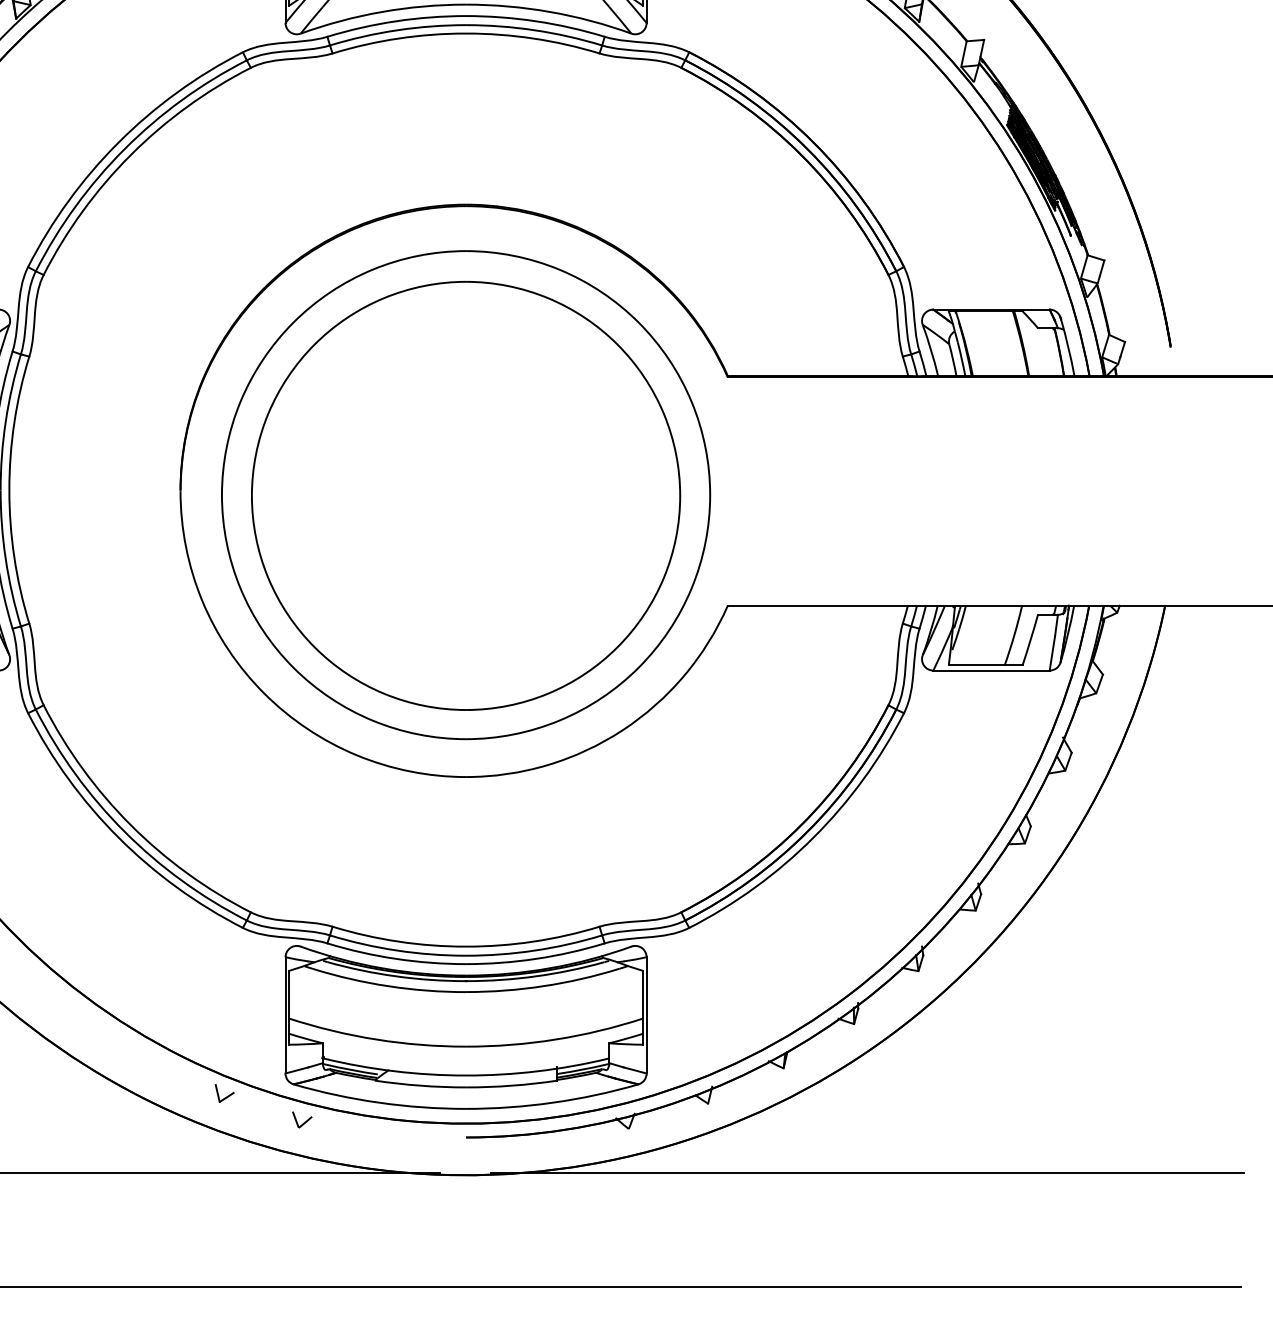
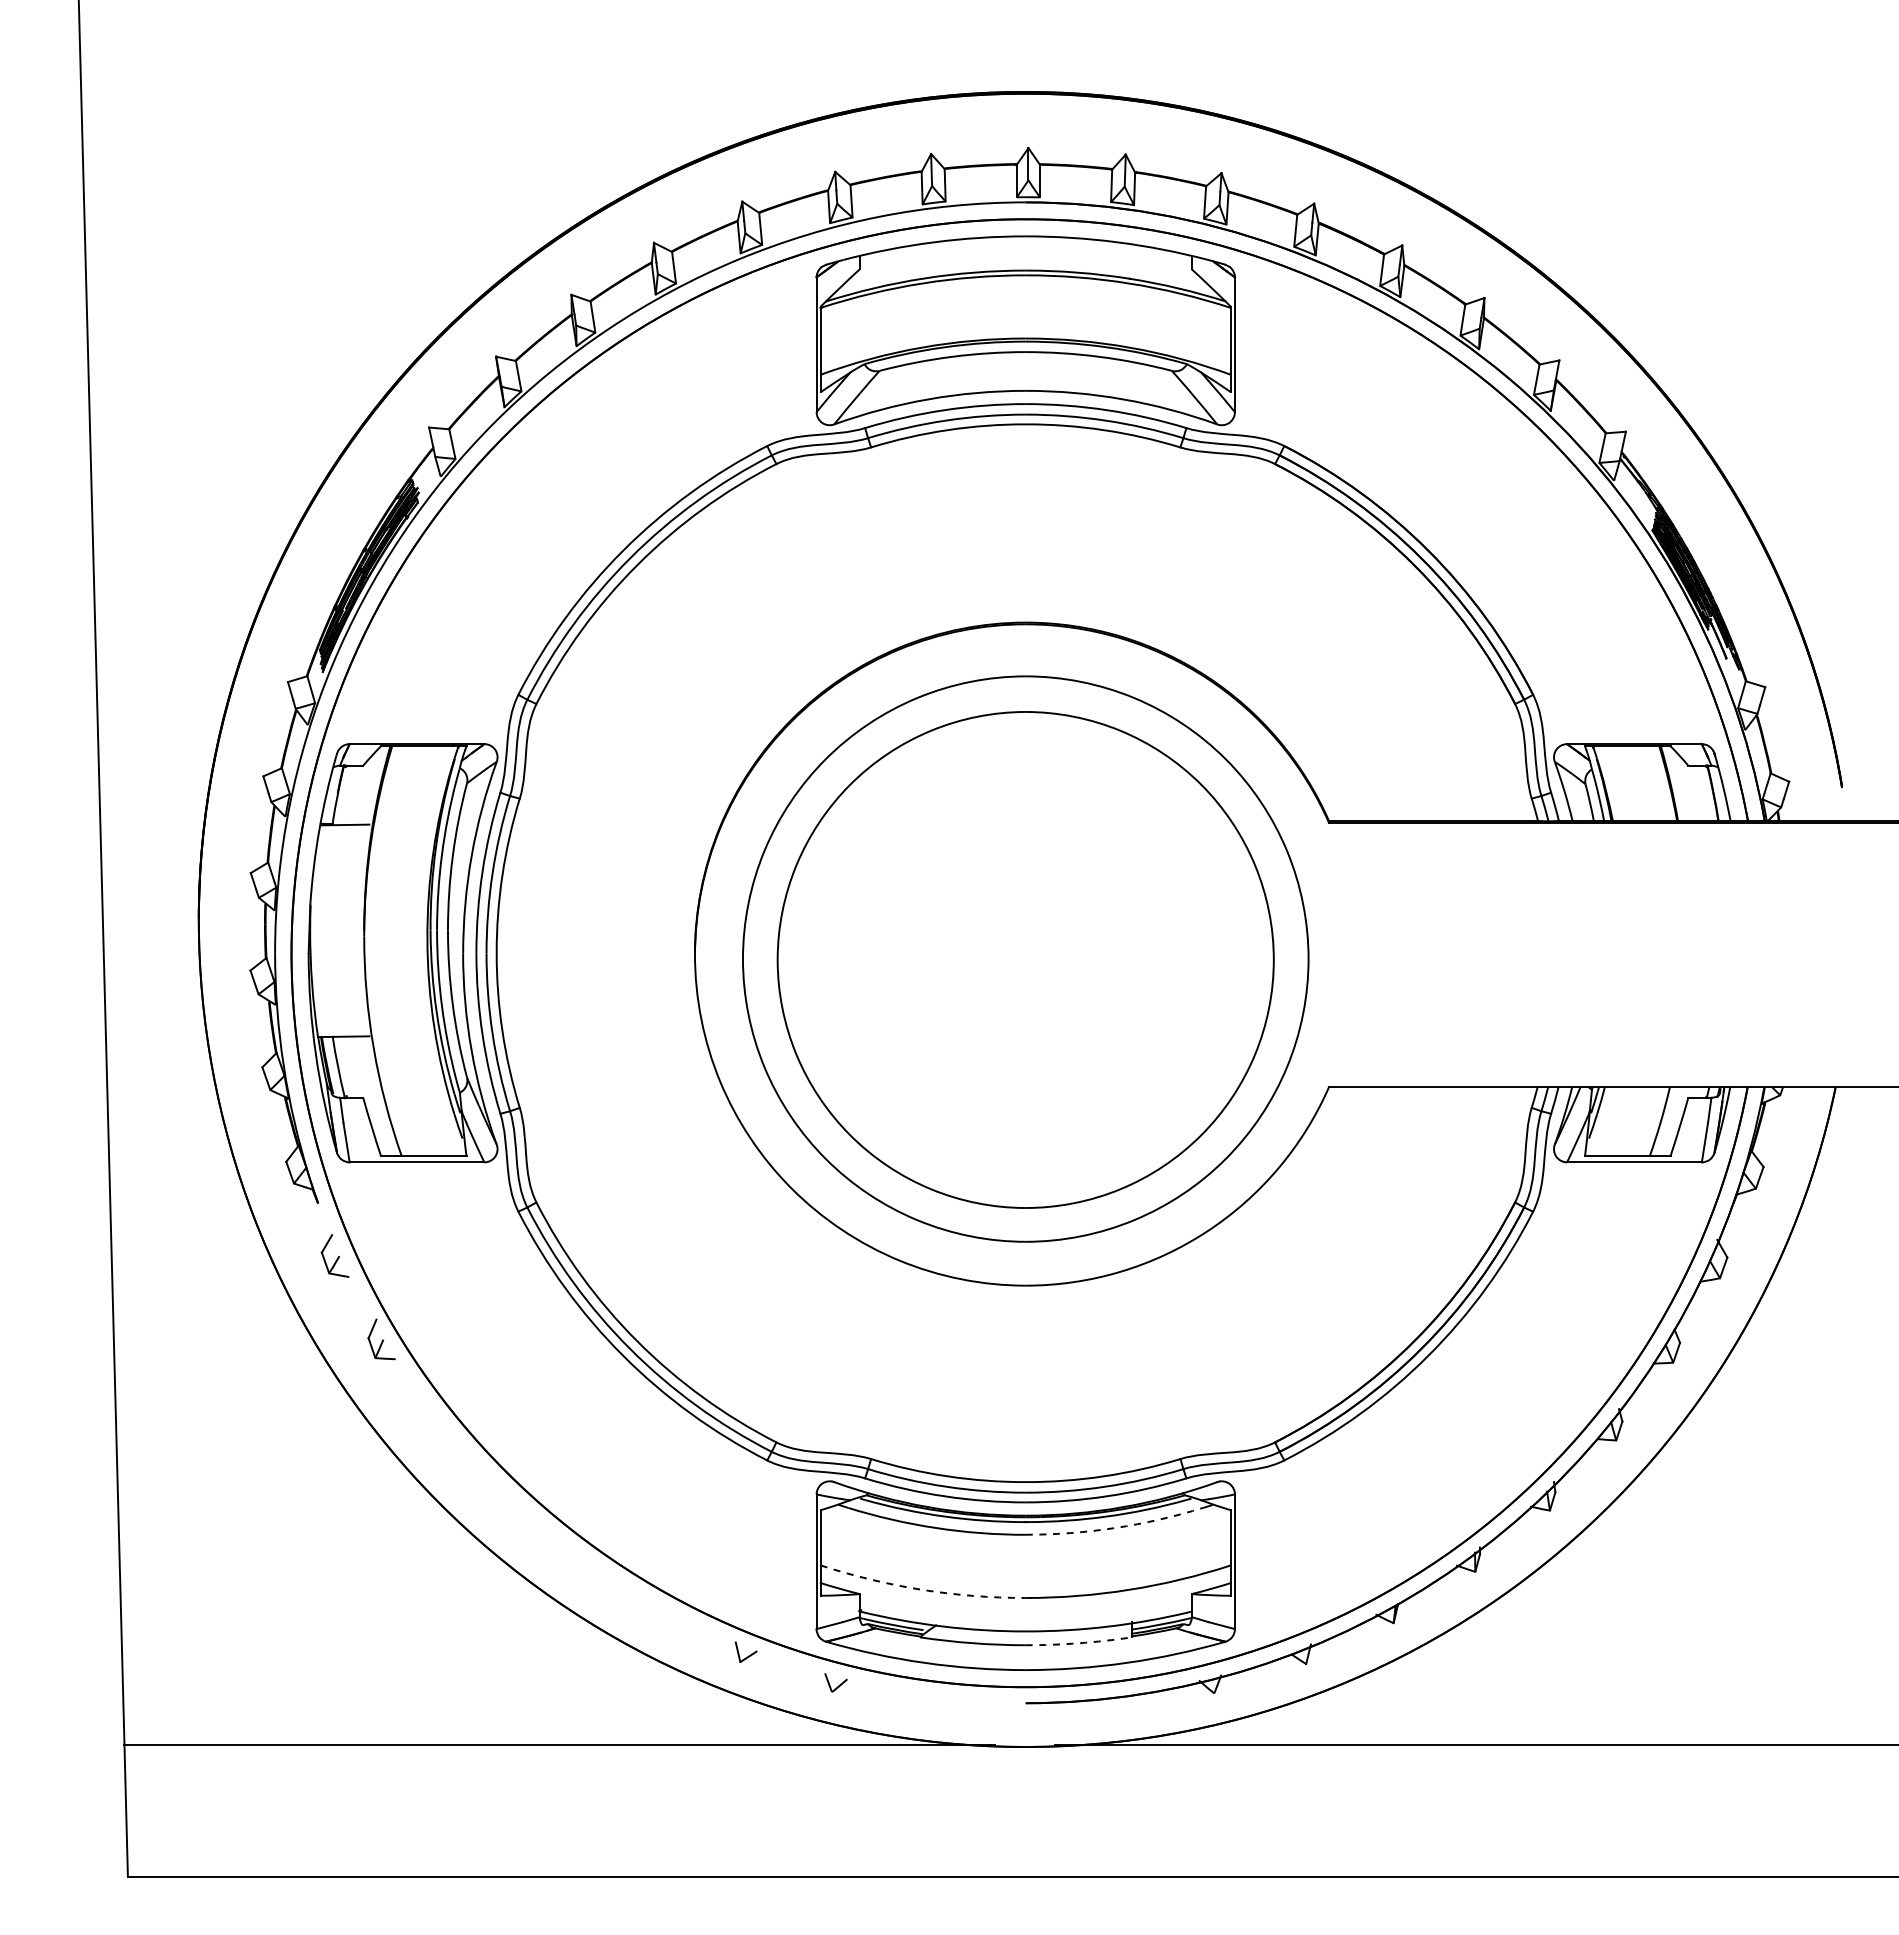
arc: (543, 985) -> (1115, 1527), solid -> dashed
arc: (376, 1039) -> (921, 1589), solid -> dashed
arc: (511, 1085) -> (1078, 1643), solid -> dashed

